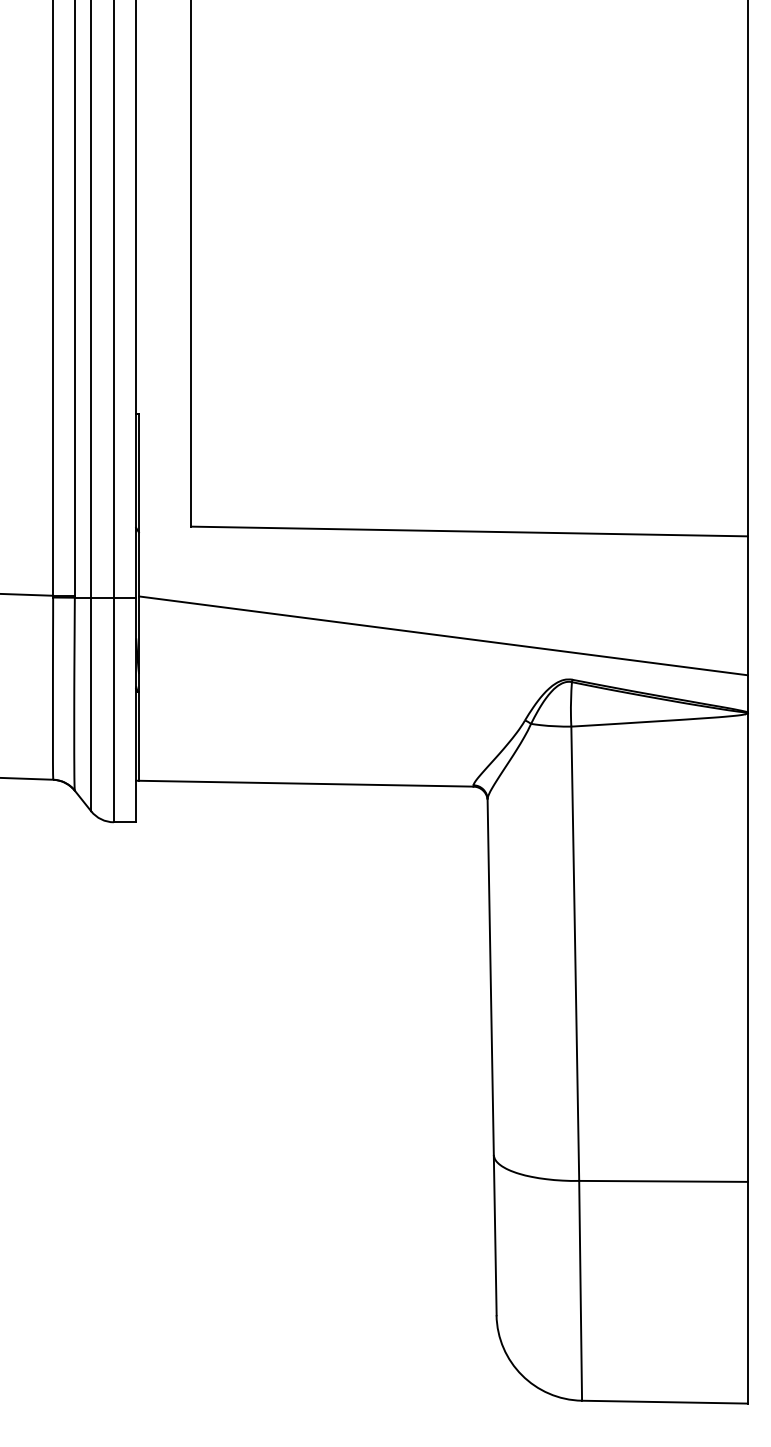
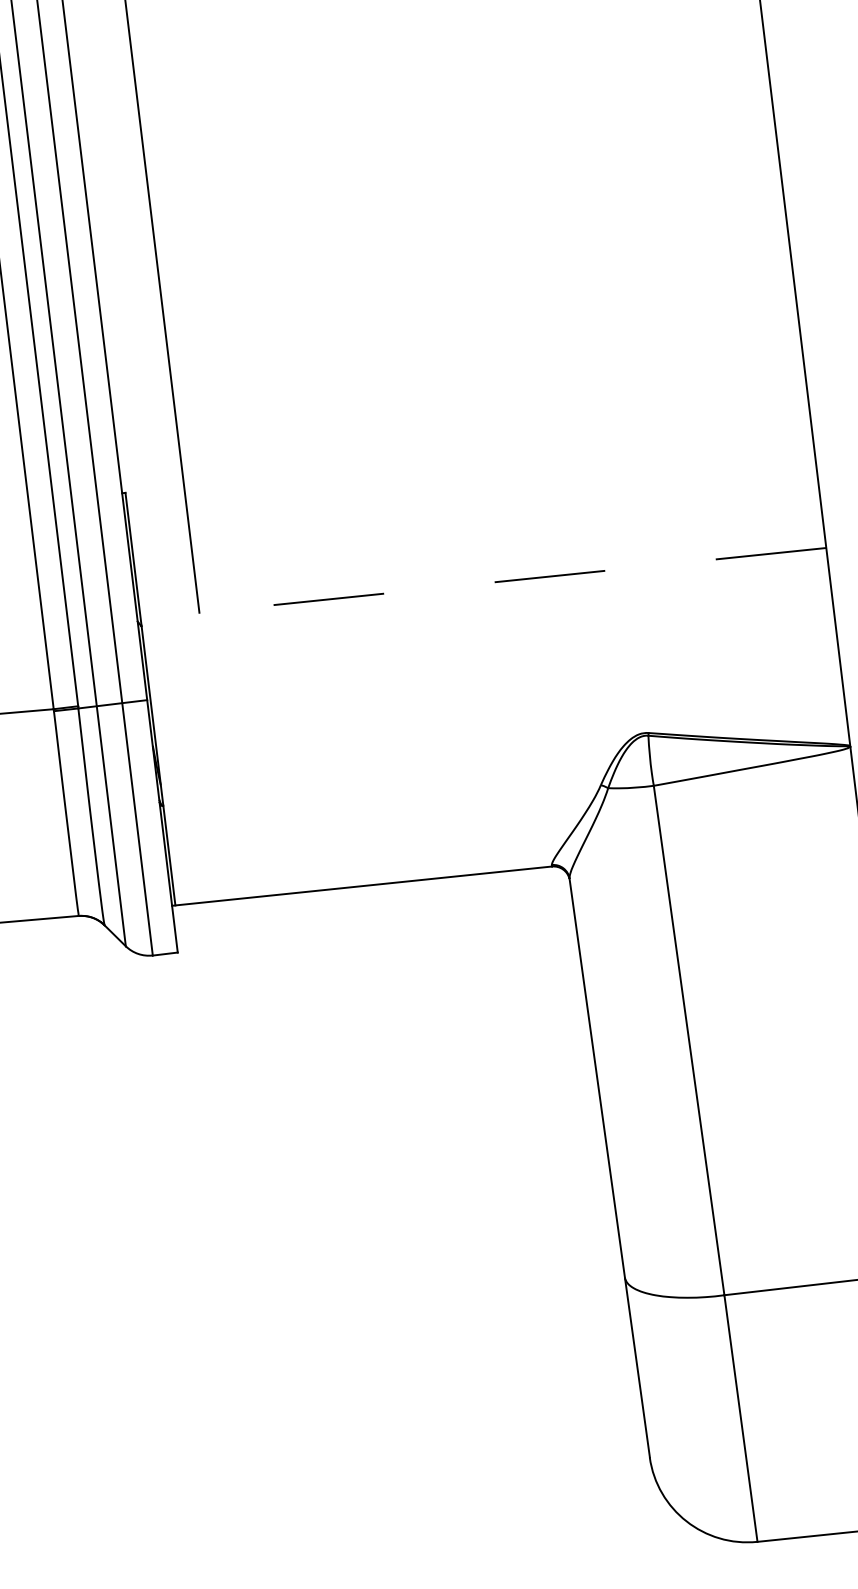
line: (469, 531) -> (512, 580), solid -> dashed
line: (443, 635) -> (497, 700), removed

